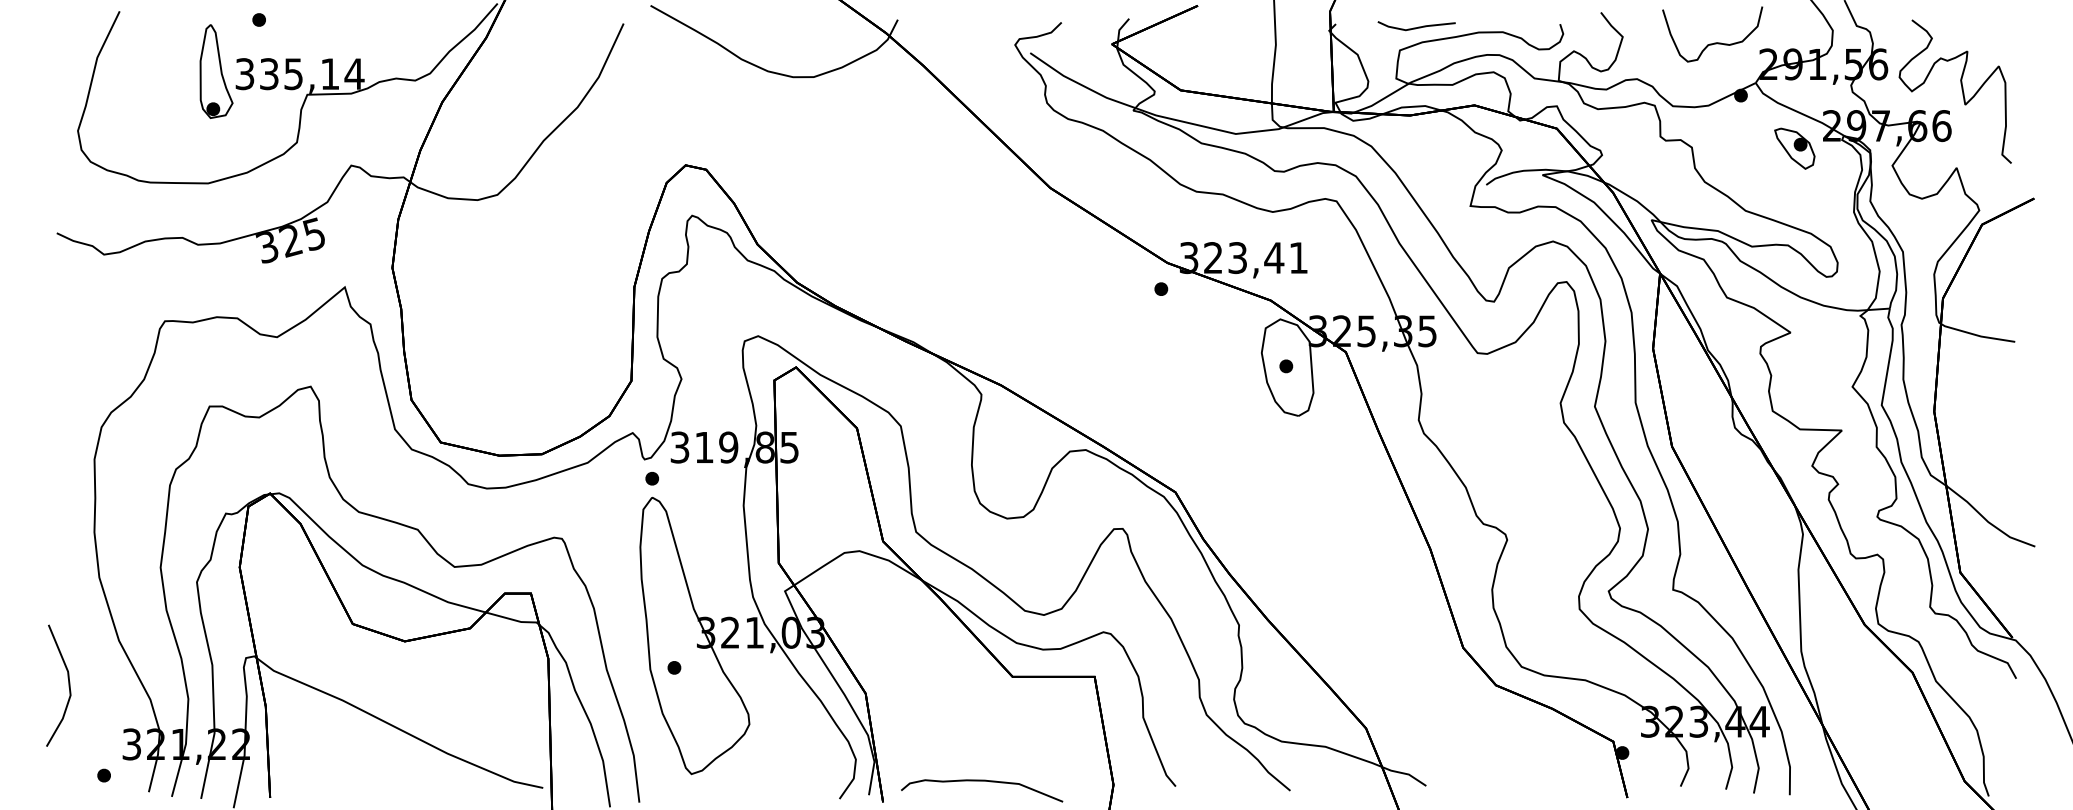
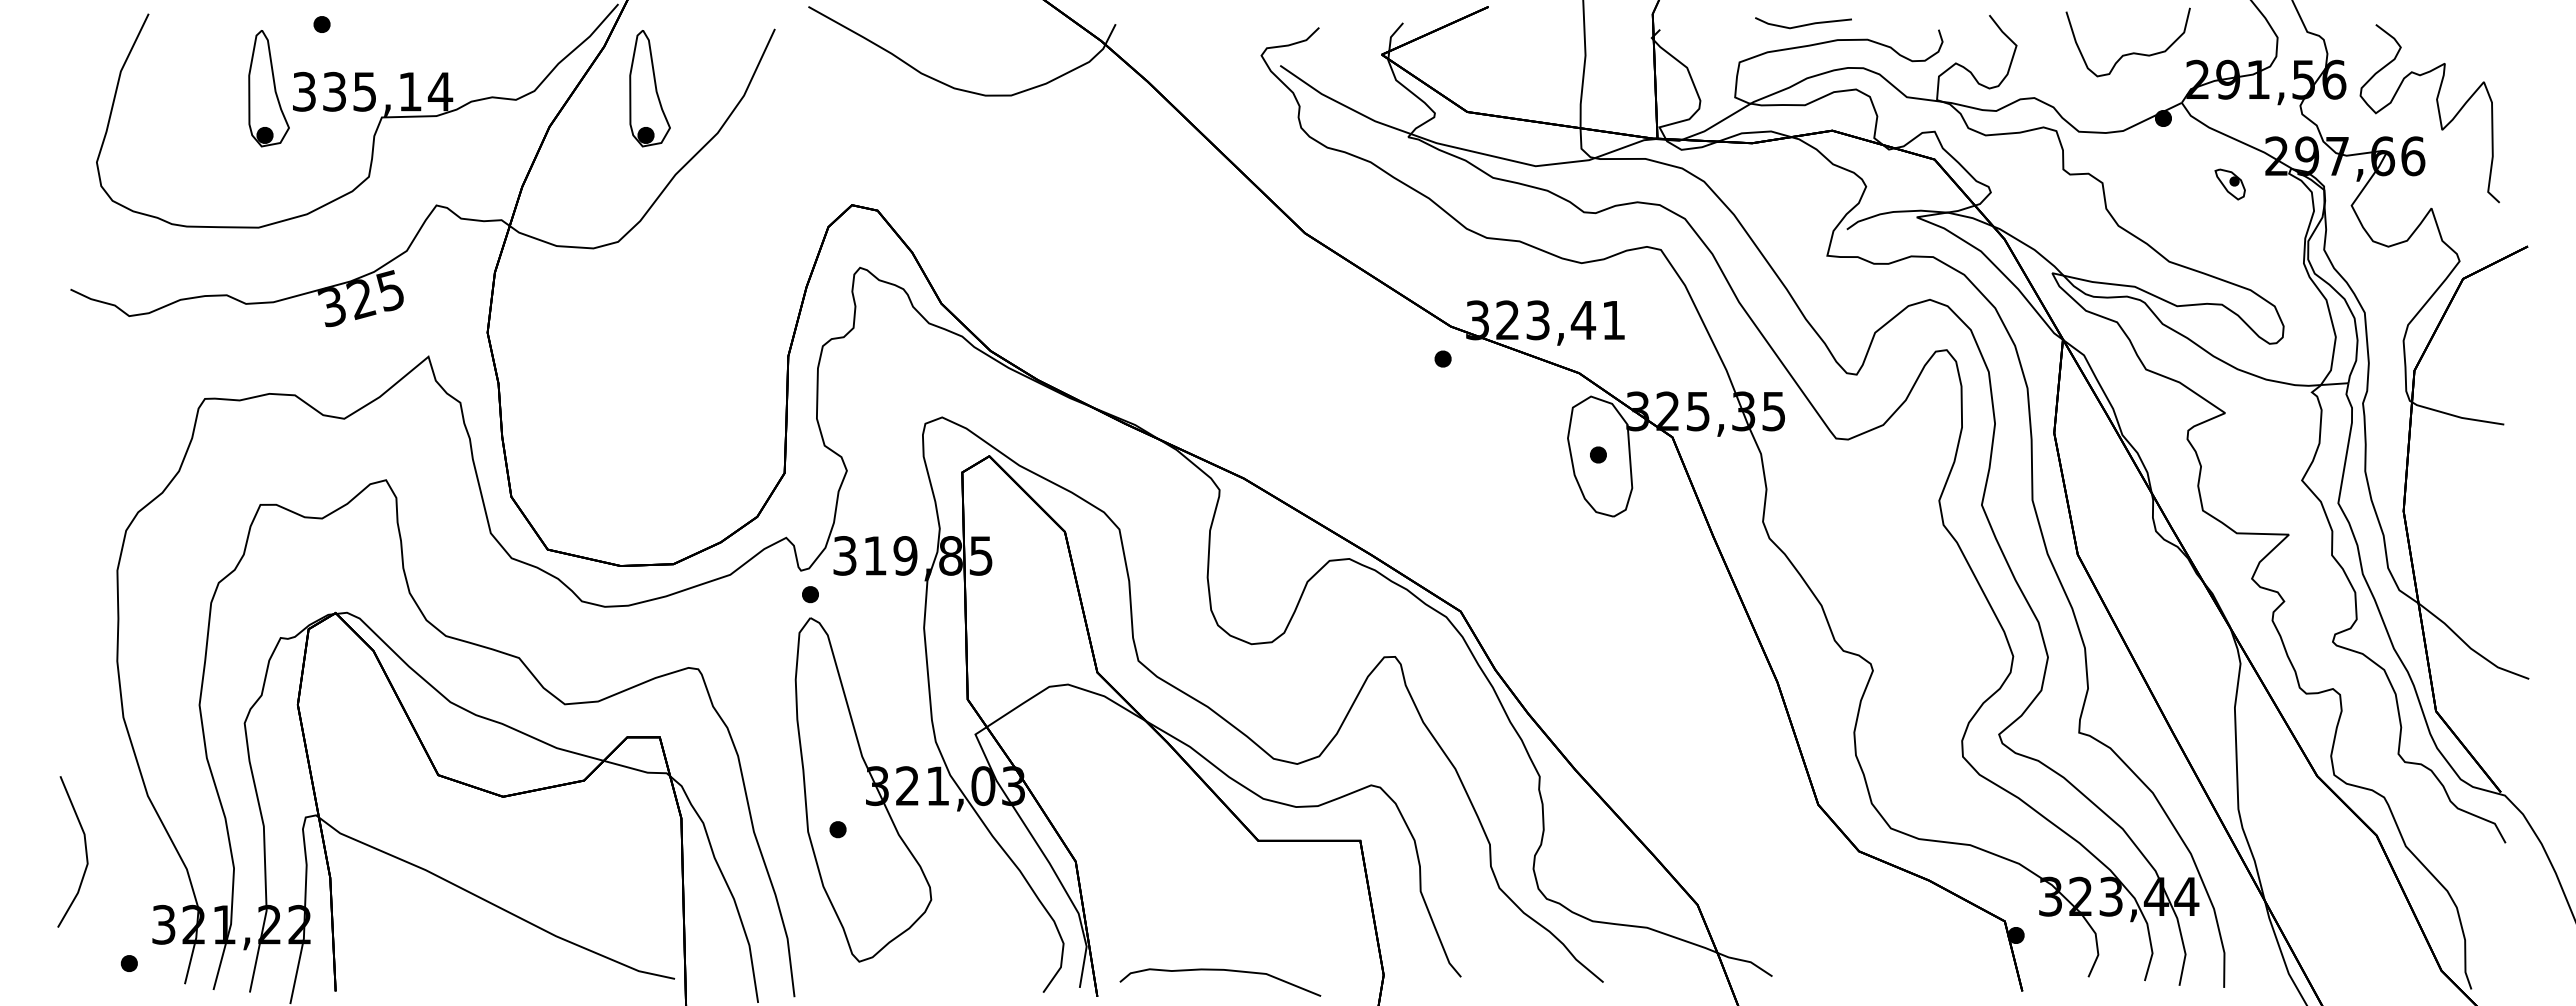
line: (1416, 27) -> (1803, 24), moved
part: (522, 71) -> (649, 88), added
part: (1794, 148) -> (2229, 184), size x0.6

